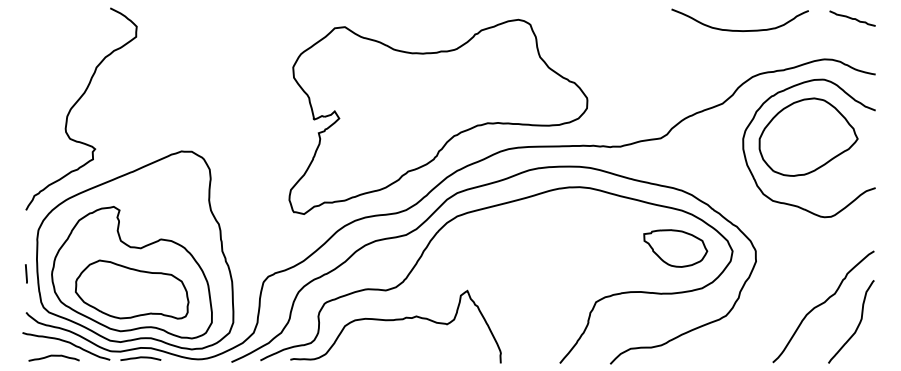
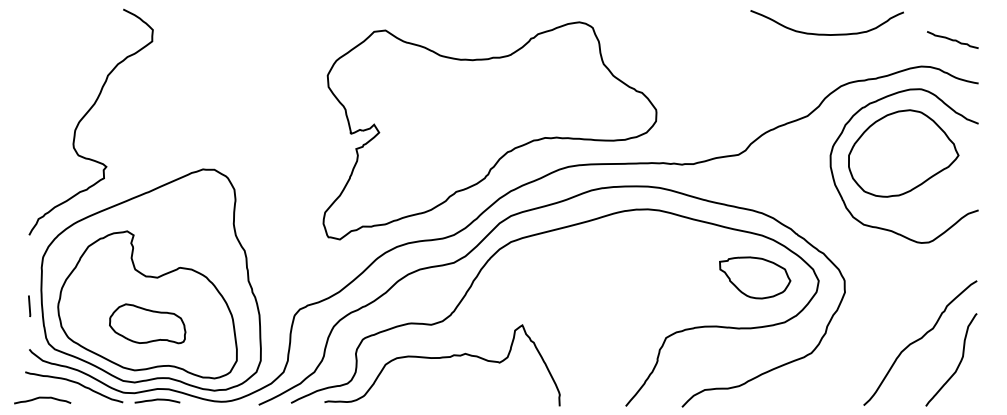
line: (852, 18) -> (952, 39), moved
part: (131, 289) -> (147, 323), size x0.6
curve: (53, 356) -> (41, 398), moved

